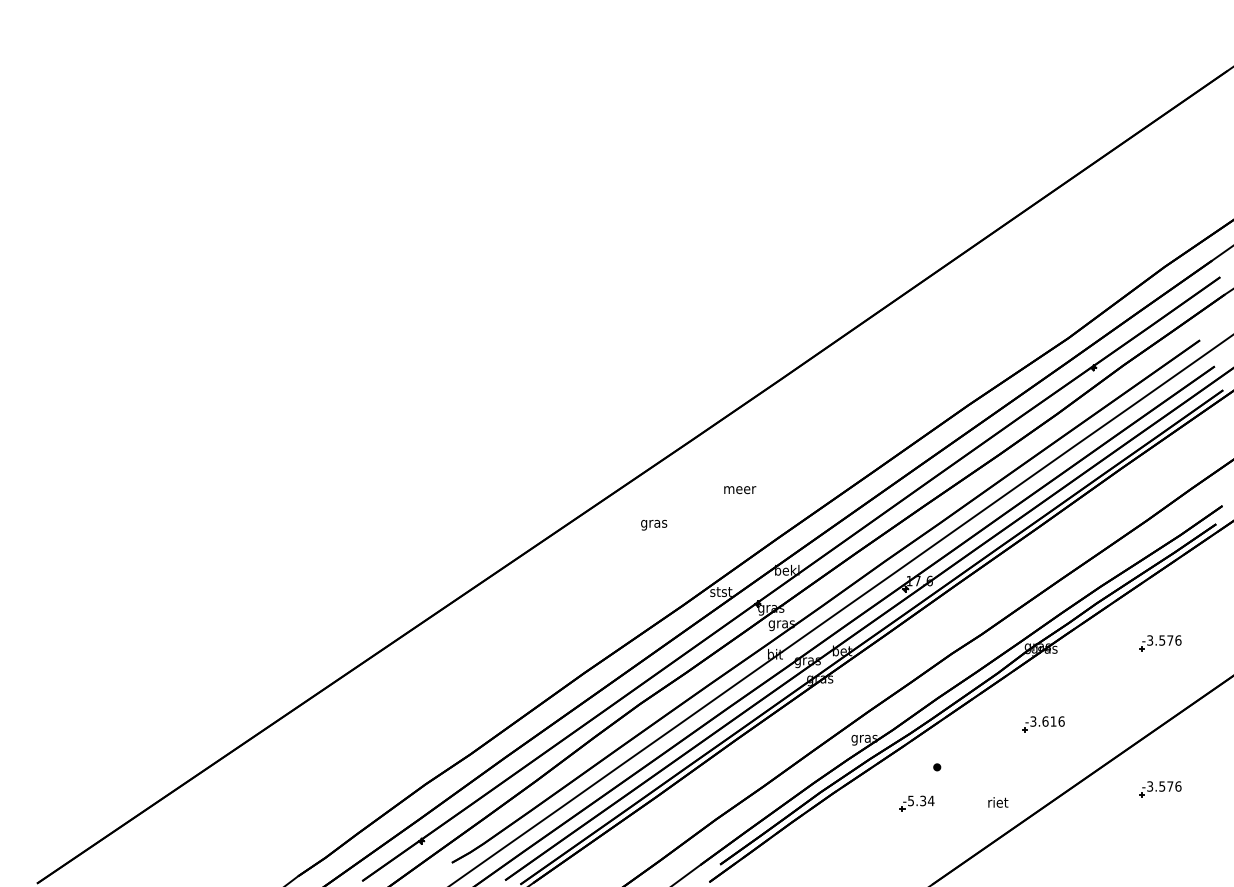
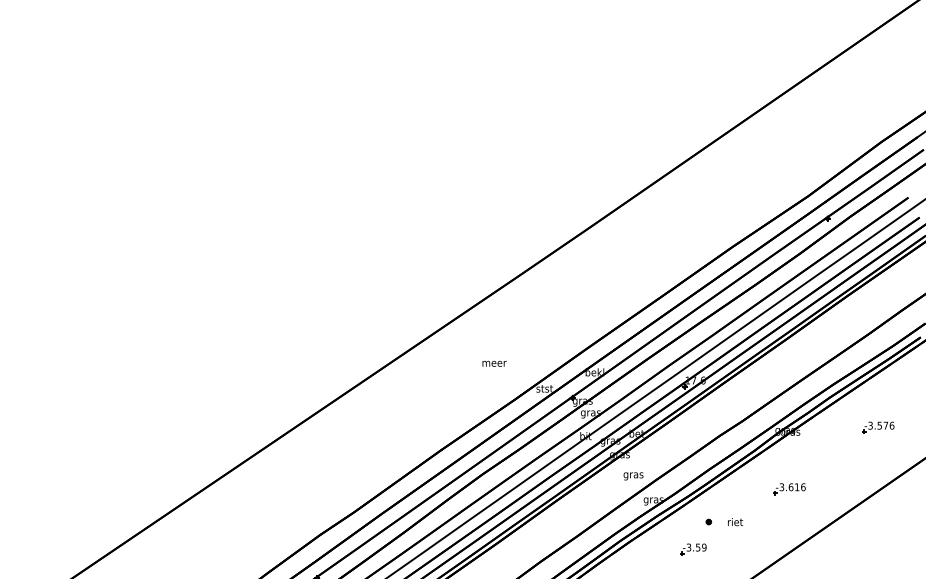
text: (740, 490) -> (494, 364), moved
text: (654, 525) -> (633, 476), moved
part: (1160, 789) -> (878, 538), removed
text: (921, 800) -> (696, 547), -5.34 -> -3.59
text: (998, 802) -> (735, 522), moved

